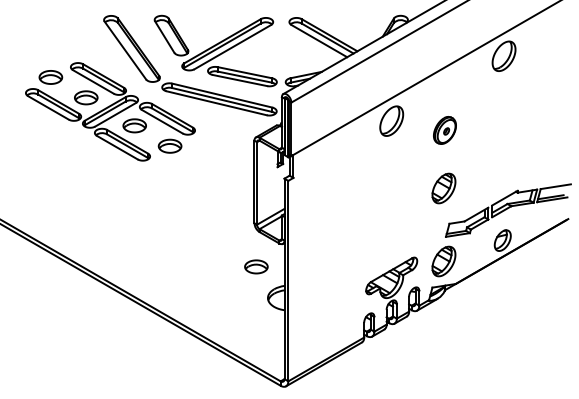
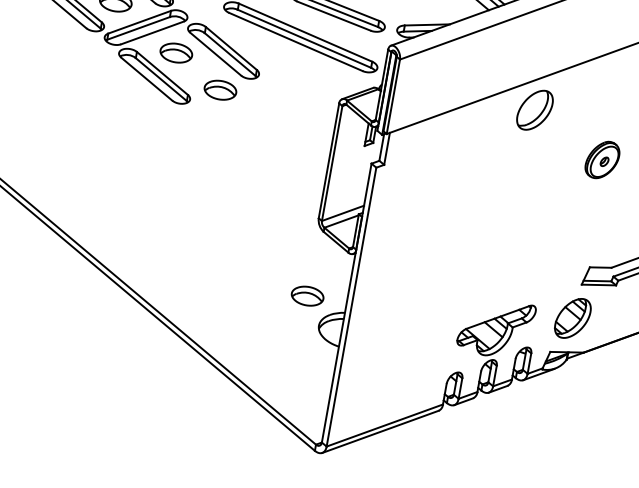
part: (444, 130) -> (601, 159), moved
part: (443, 188) -> (590, 216), removed
part: (256, 266) -> (307, 295), moved

